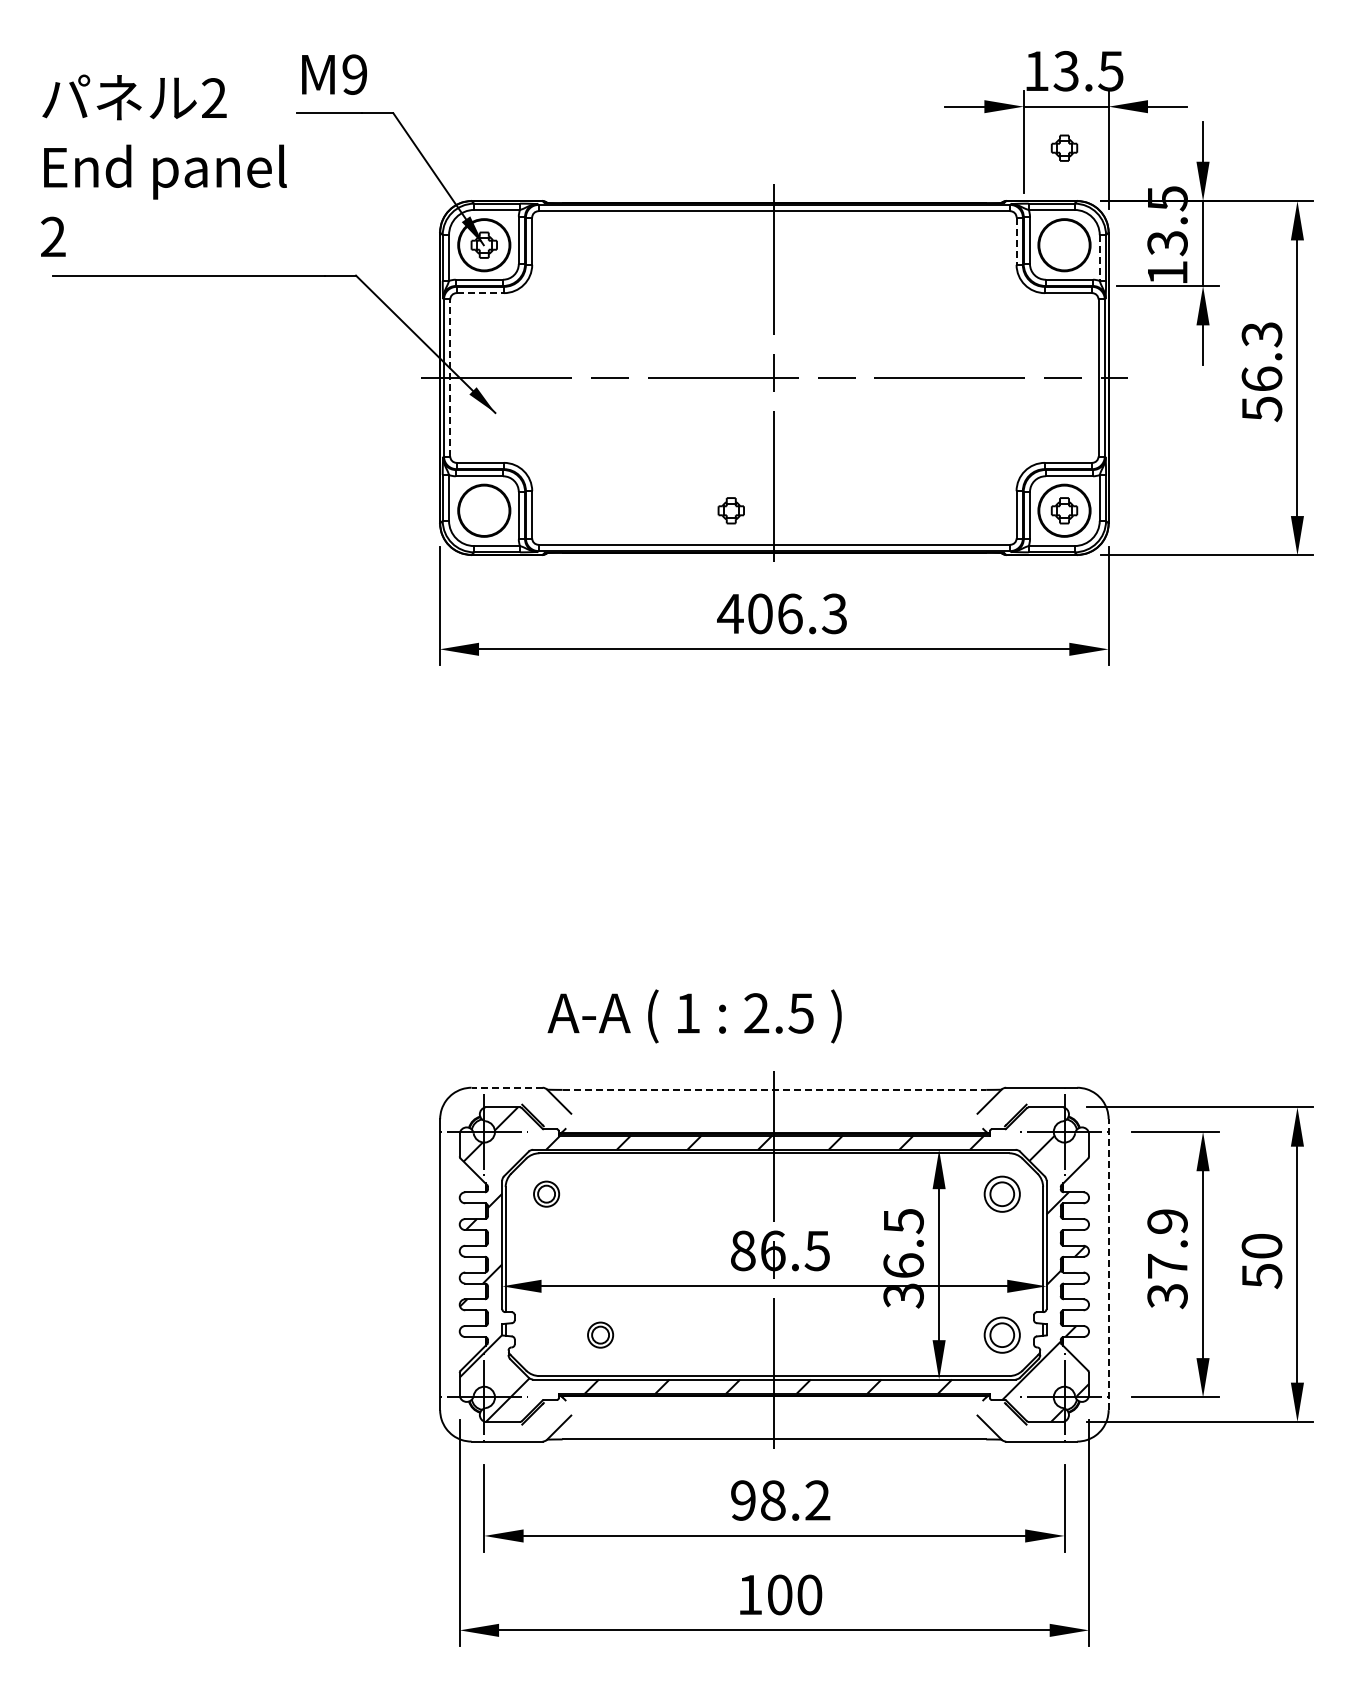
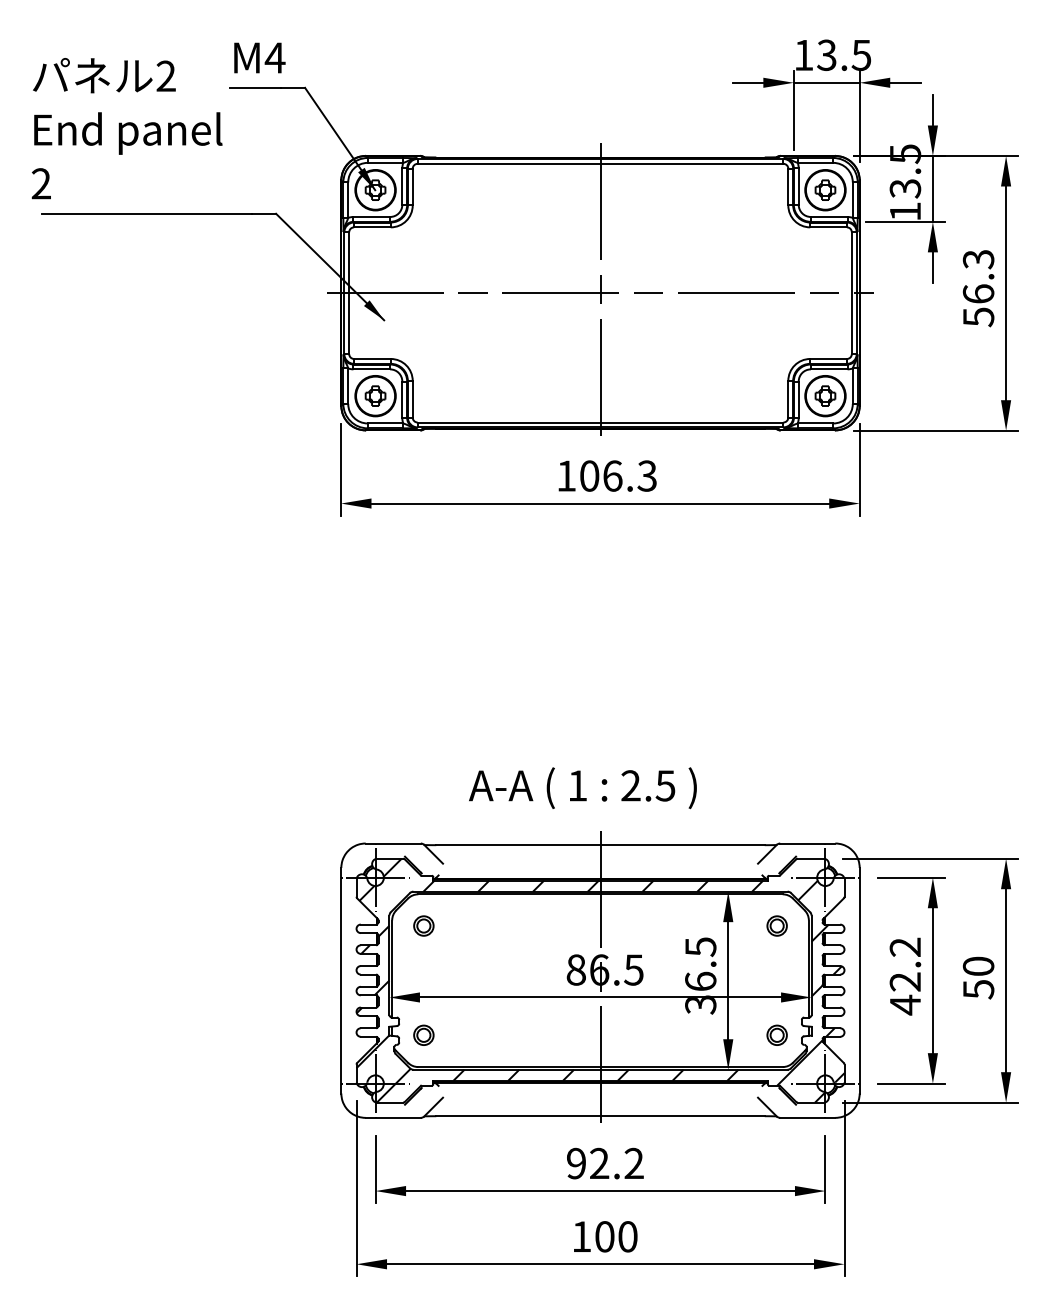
text: (354, 74) -> (274, 57), M9 -> M4
part: (1064, 147) -> (825, 189), moved
line: (1016, 241) -> (788, 187), dashed -> solid
line: (1099, 258) -> (852, 200), dashed -> solid
line: (480, 293) -> (372, 227), dashed -> solid
line: (450, 378) -> (349, 293), dashed -> solid
part: (730, 510) -> (374, 395), moved
text: (730, 613) -> (566, 475), 406.3 -> 106.3
text: (694, 1016) -> (582, 788), moved
line: (507, 1087) -> (393, 843), dashed -> solid
line: (774, 1089) -> (600, 844), dashed -> solid
part: (1001, 1193) -> (776, 925), size x0.71
text: (1167, 1259) -> (905, 976), 37.9 -> 42.2
line: (1108, 1264) -> (859, 980), dashed -> solid
part: (600, 1334) -> (423, 1034), moved
part: (1001, 1334) -> (776, 1034), size x0.71
text: (772, 1500) -> (599, 1163), 98.2 -> 92.2

